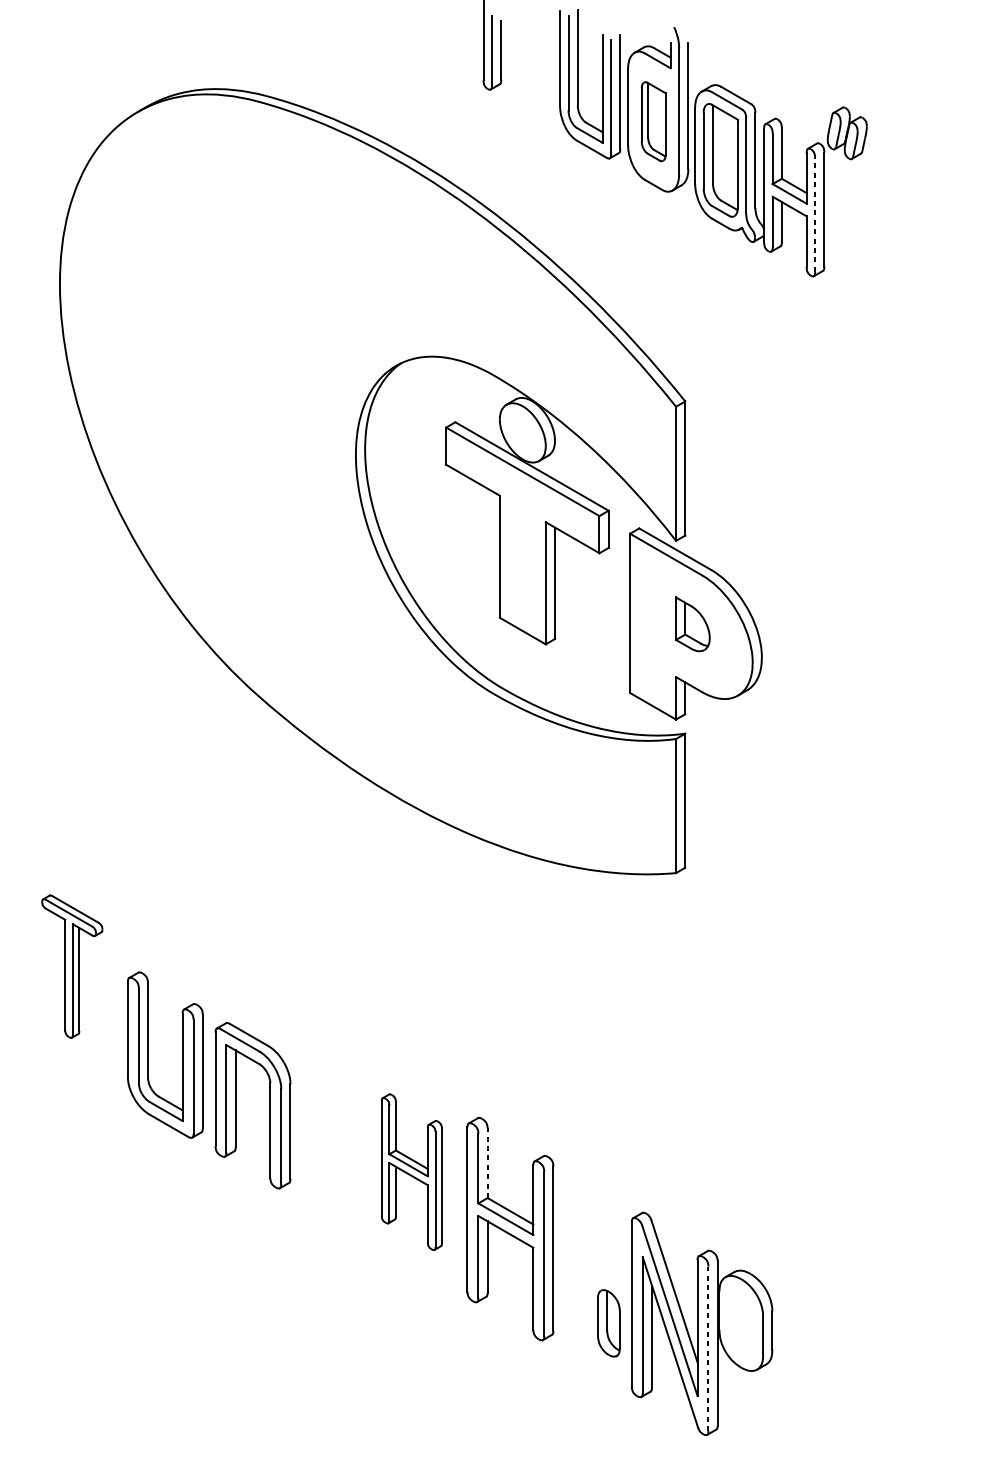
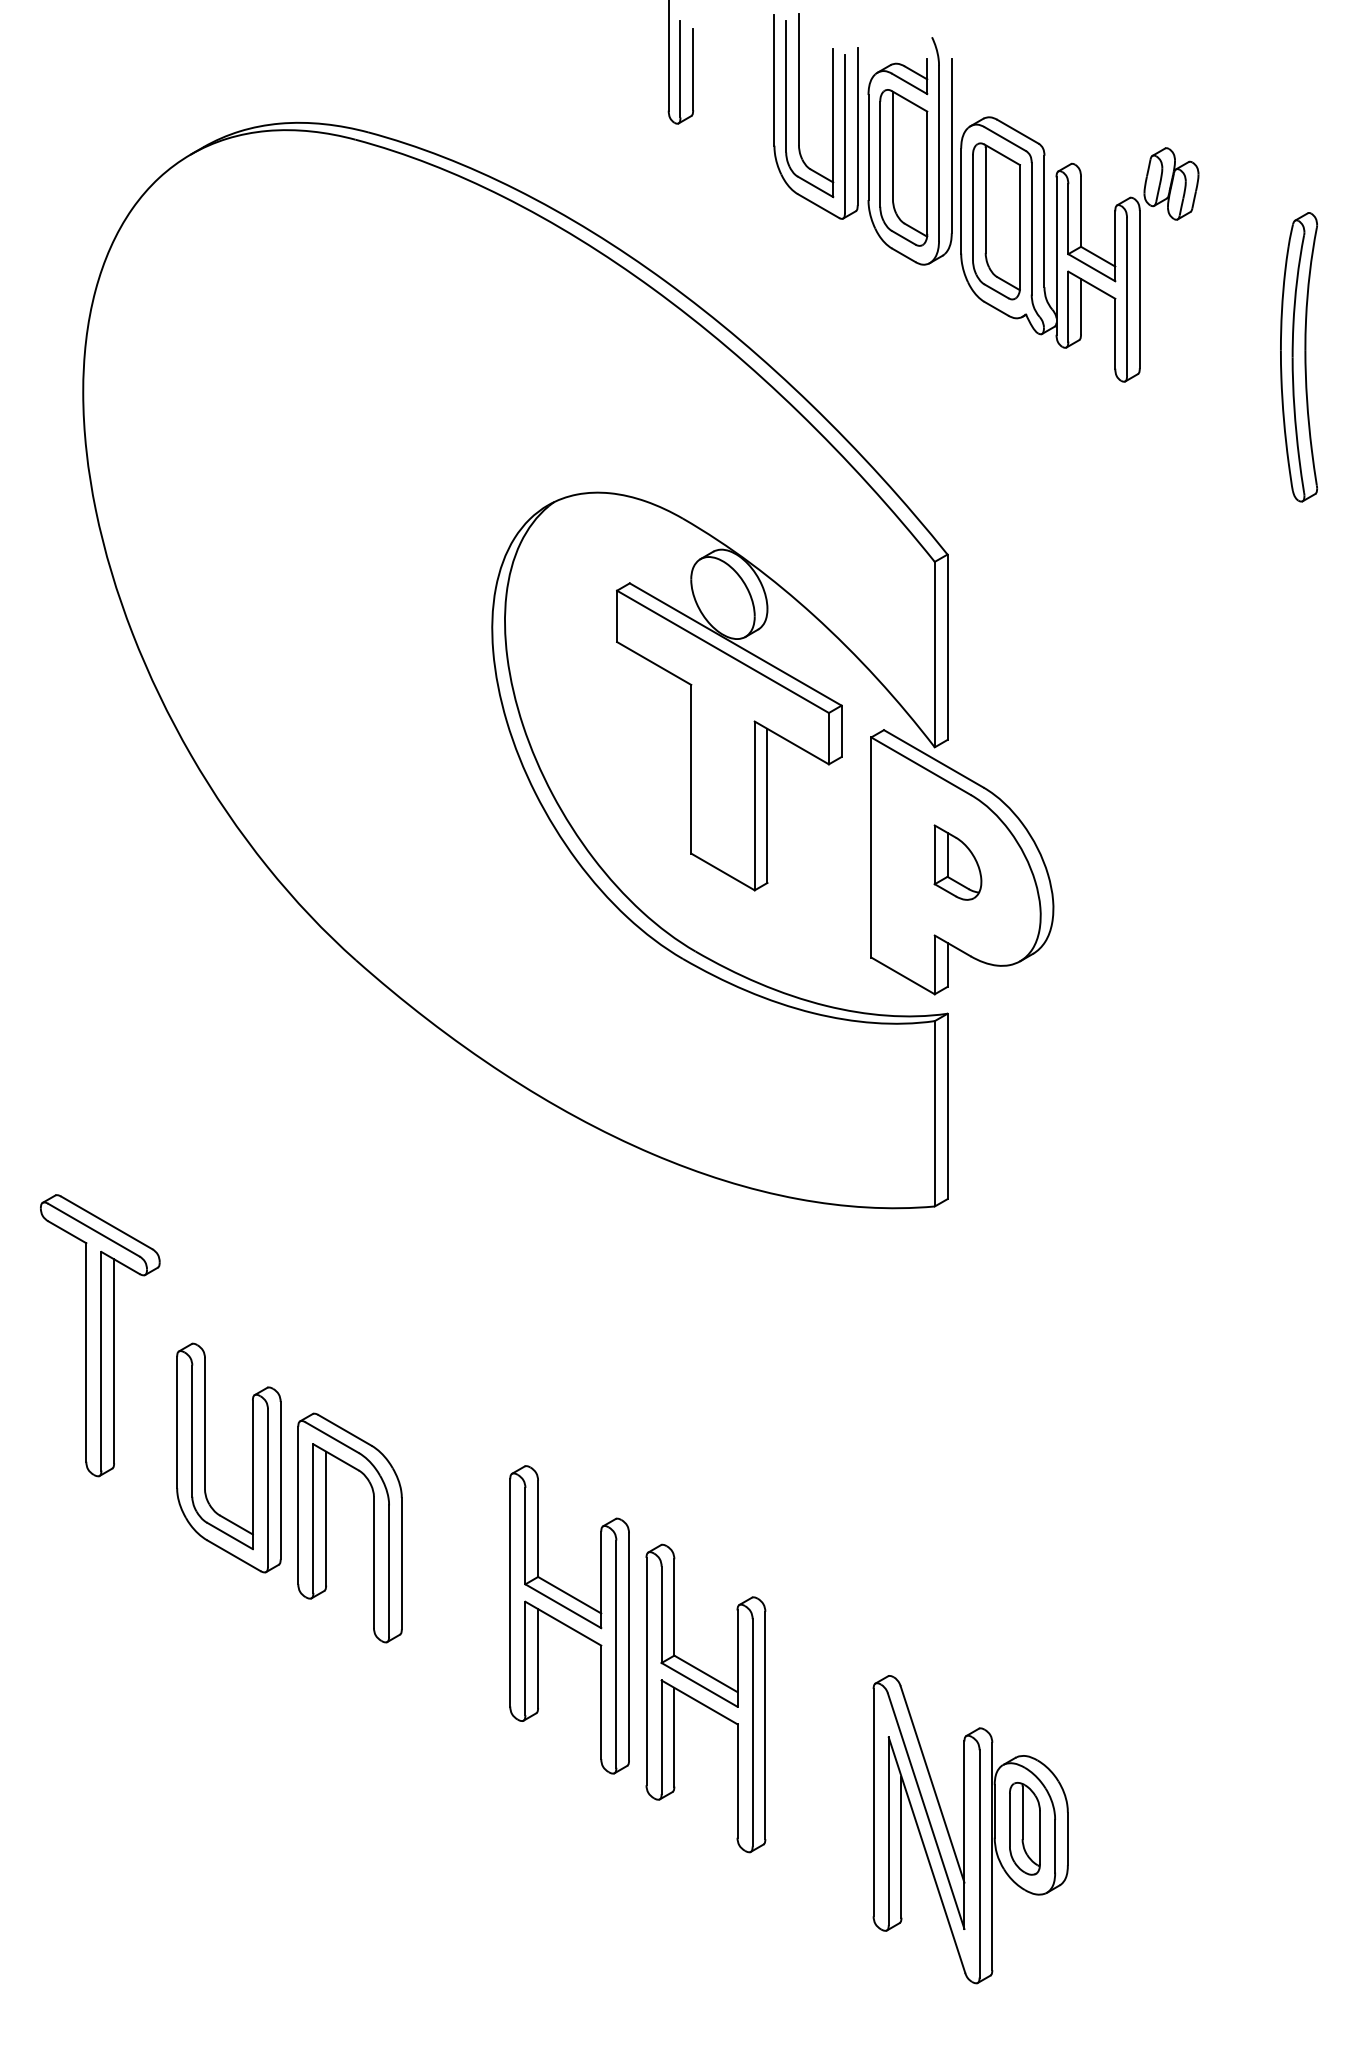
part: (653, 121) -> (903, 167), size x1.43
line: (815, 214) -> (1127, 296), dashed -> solid
part: (939, 258) -> (1298, 357), added
part: (72, 966) -> (100, 1335), size x1.43
line: (487, 1162) -> (674, 1606), dashed -> solid
part: (411, 1171) -> (569, 1619), size x1.43
part: (608, 1323) -> (1024, 1828), moved
line: (708, 1348) -> (979, 1863), dashed -> solid

